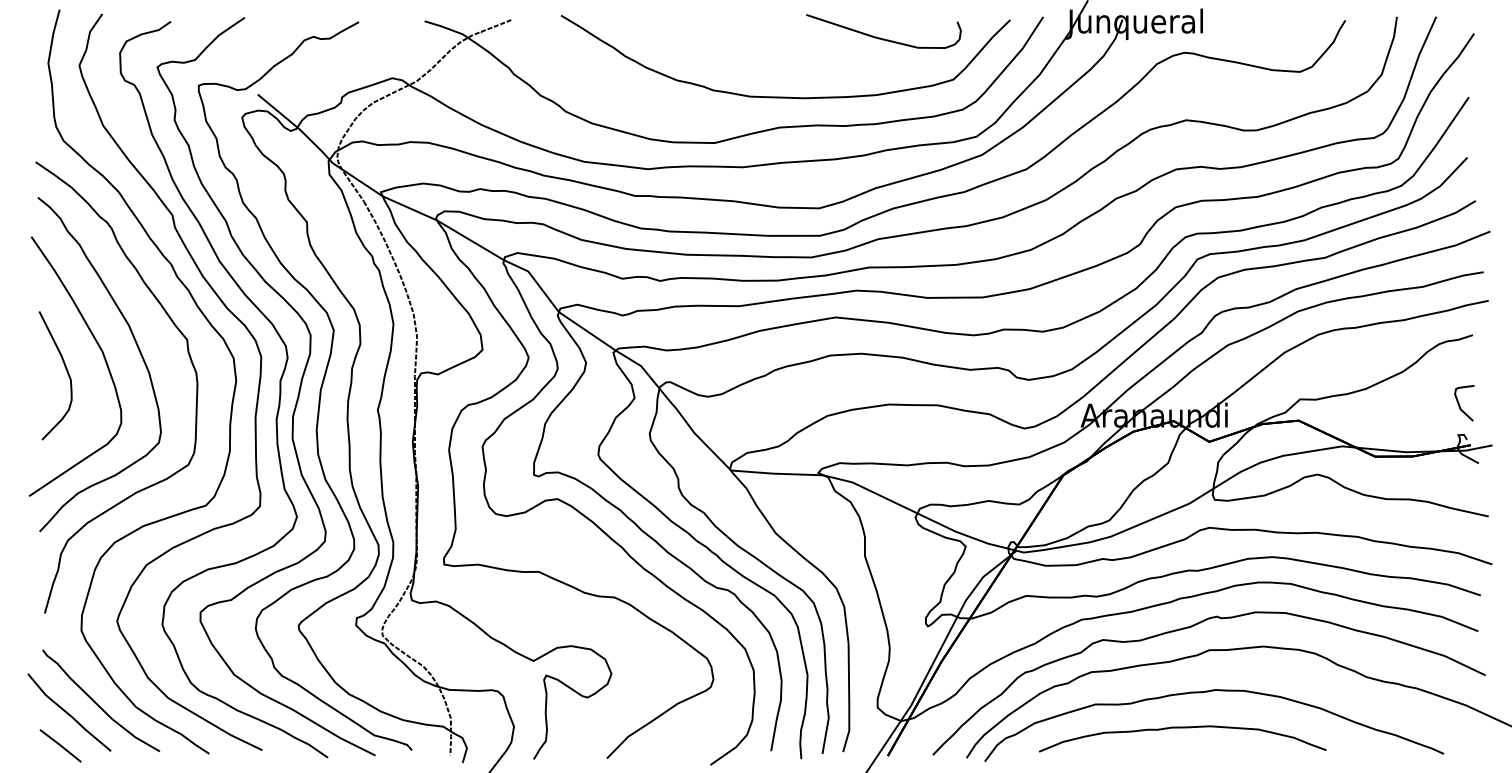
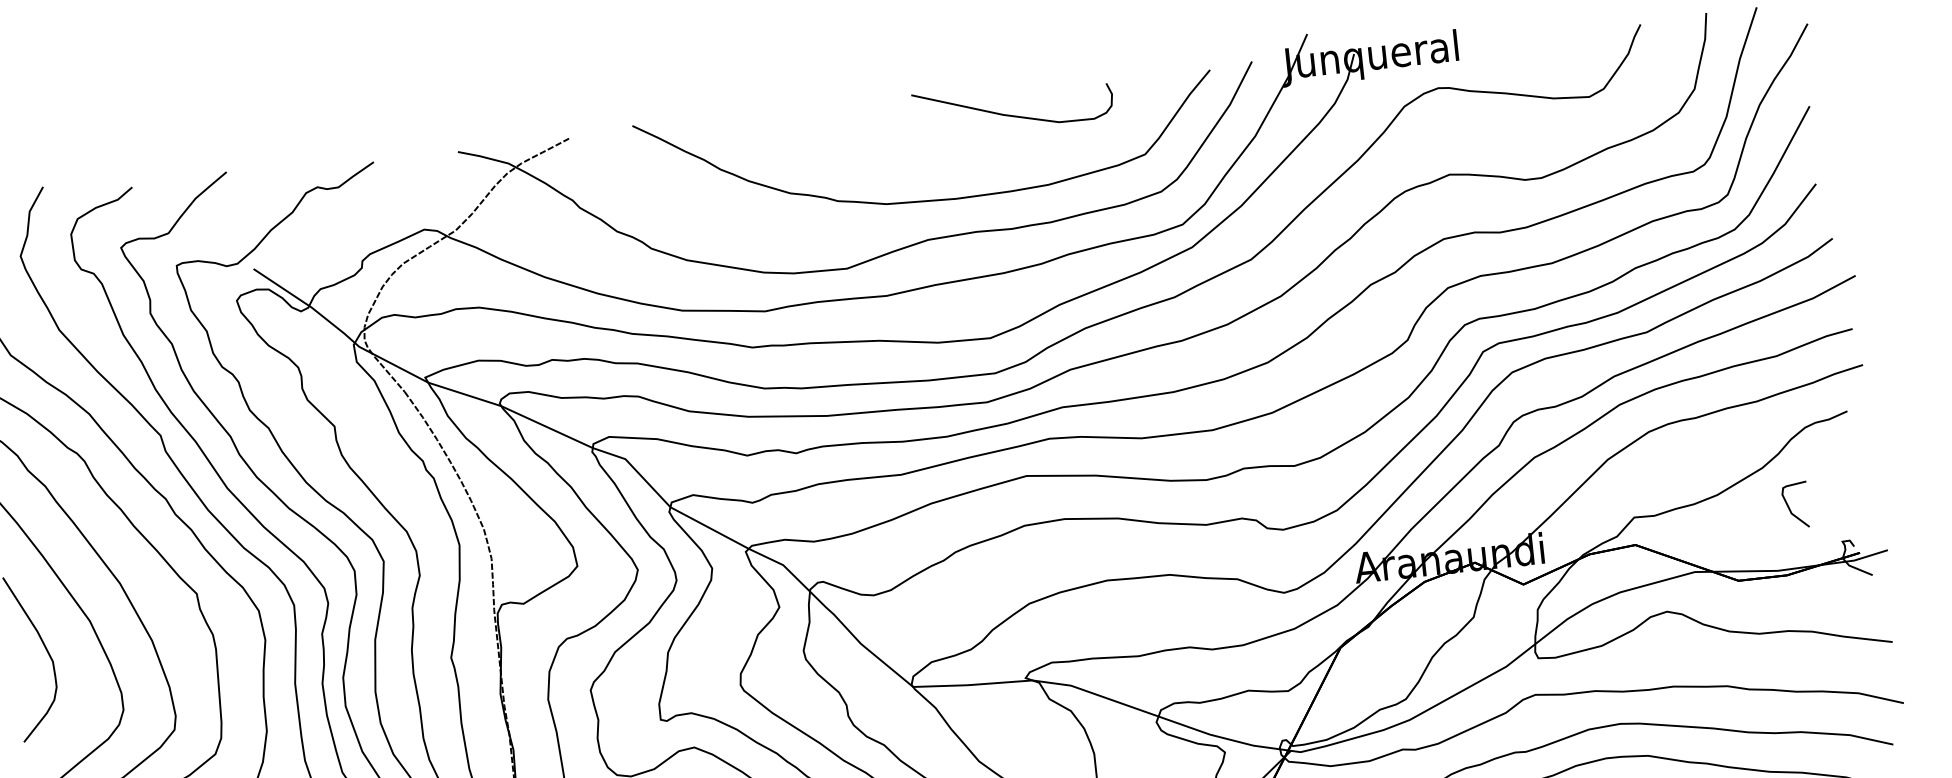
curve: (880, 37) -> (1009, 114), moved
curve: (1460, 405) -> (1791, 508), moved

